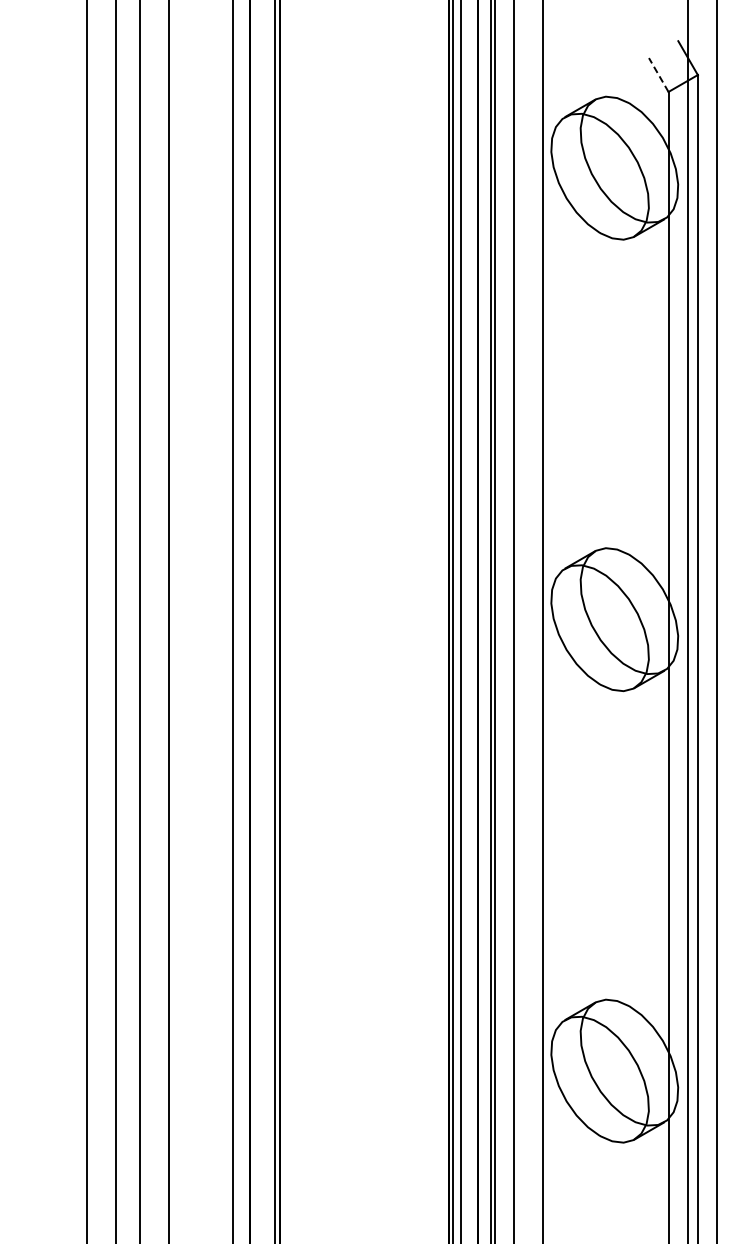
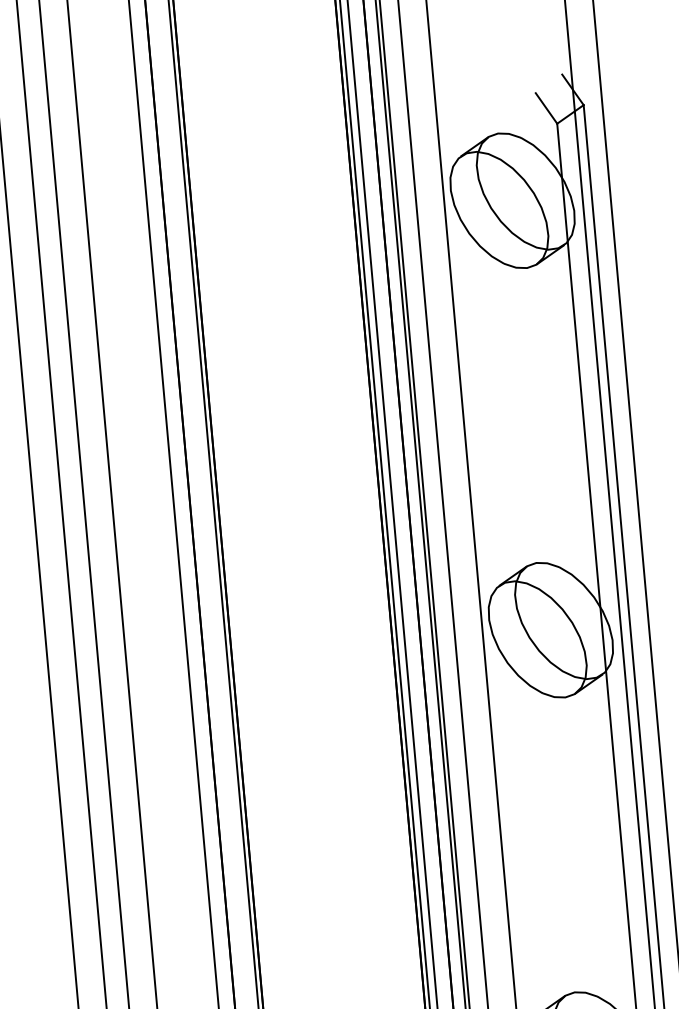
line: (658, 75) -> (546, 108), dashed -> solid

